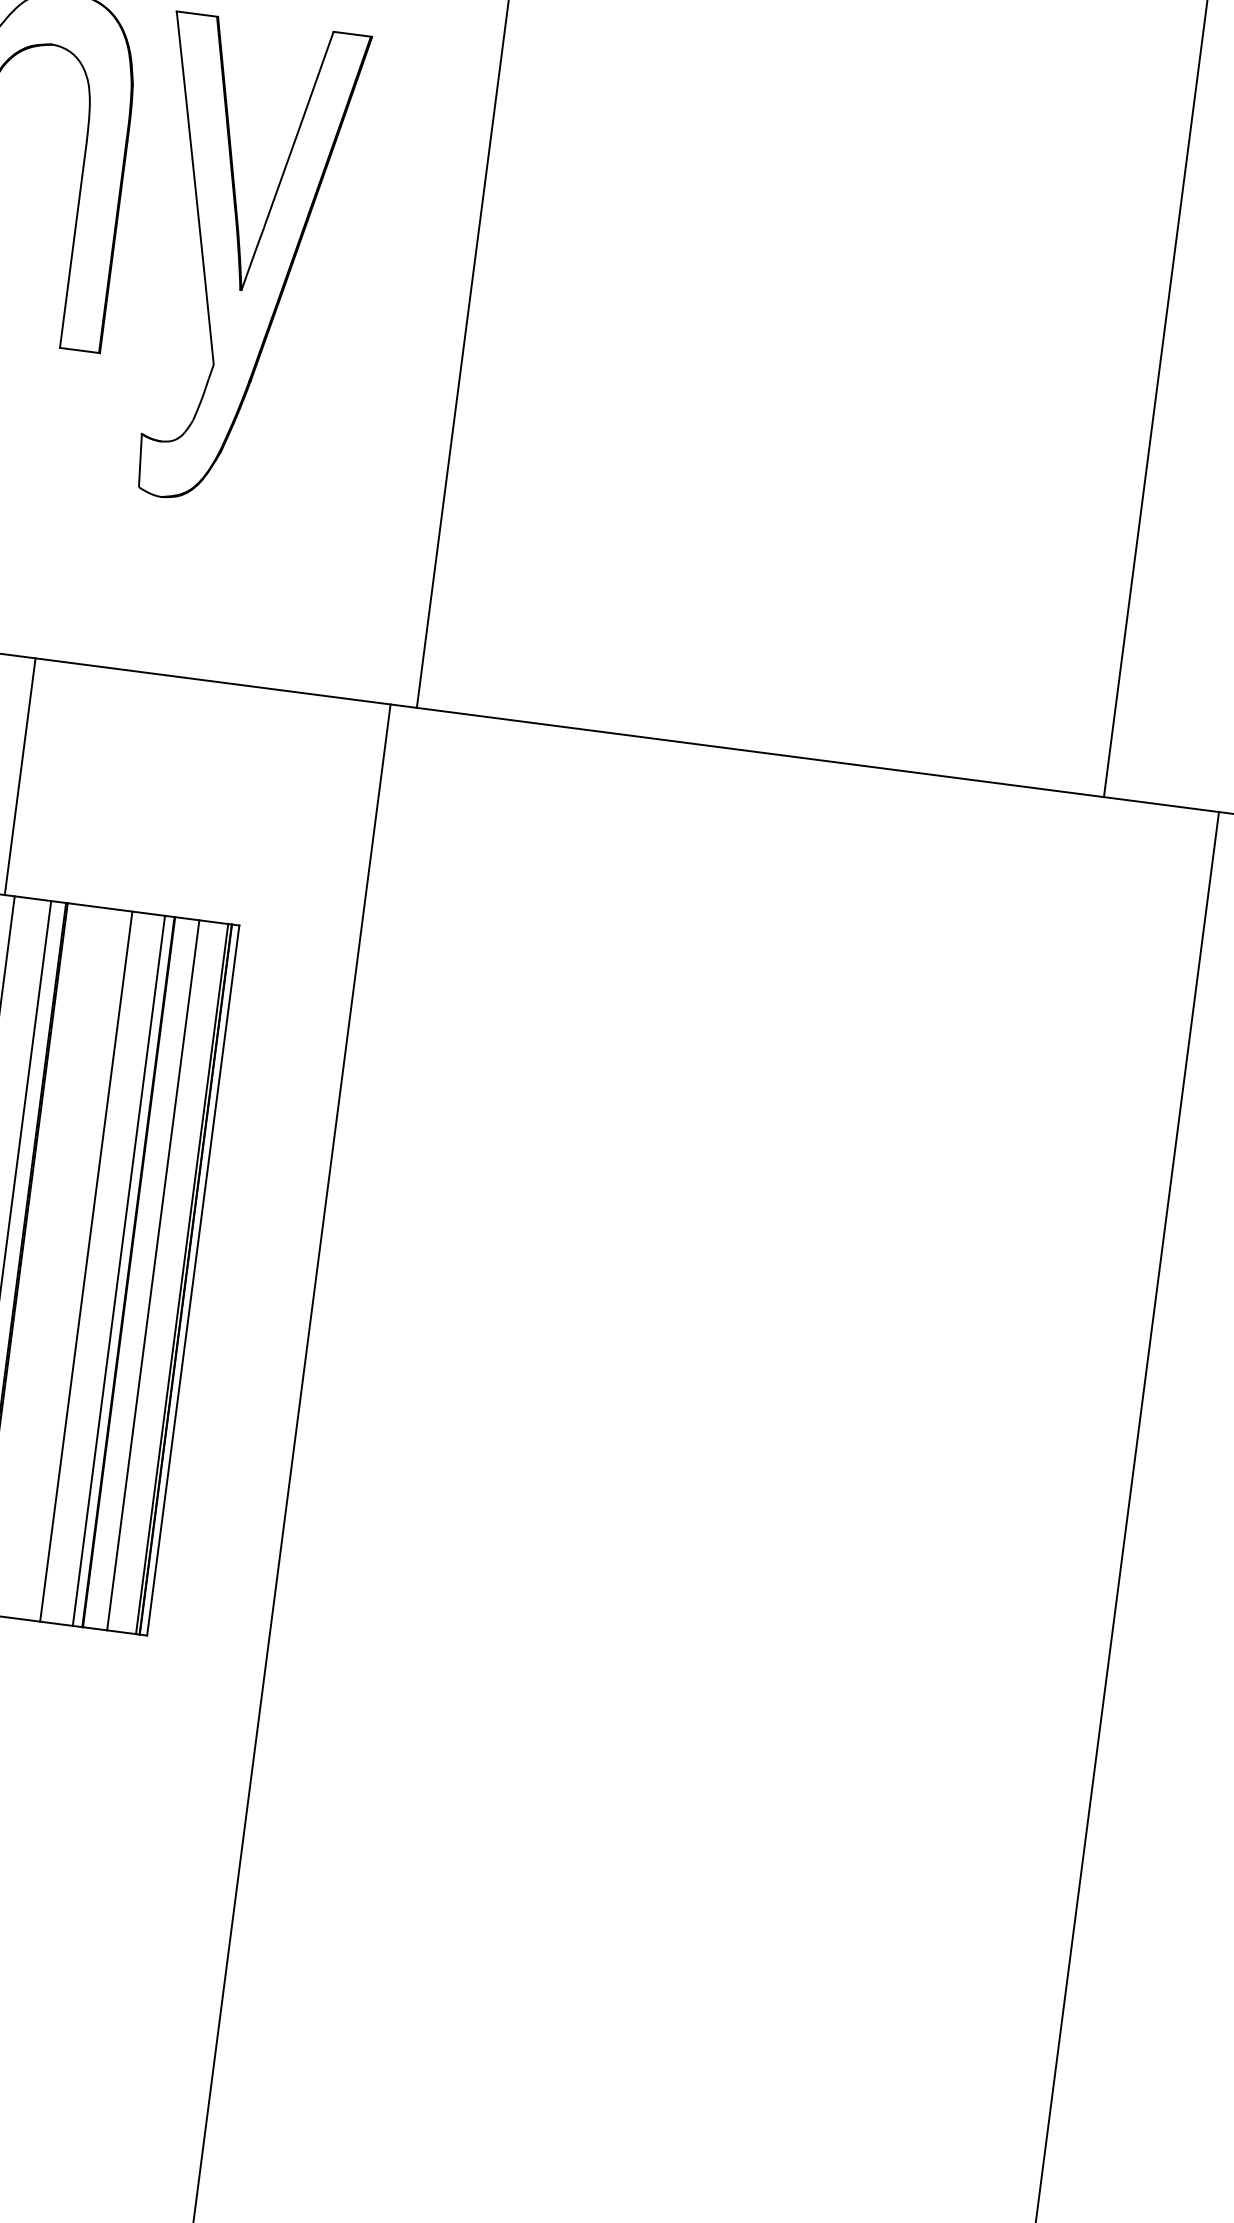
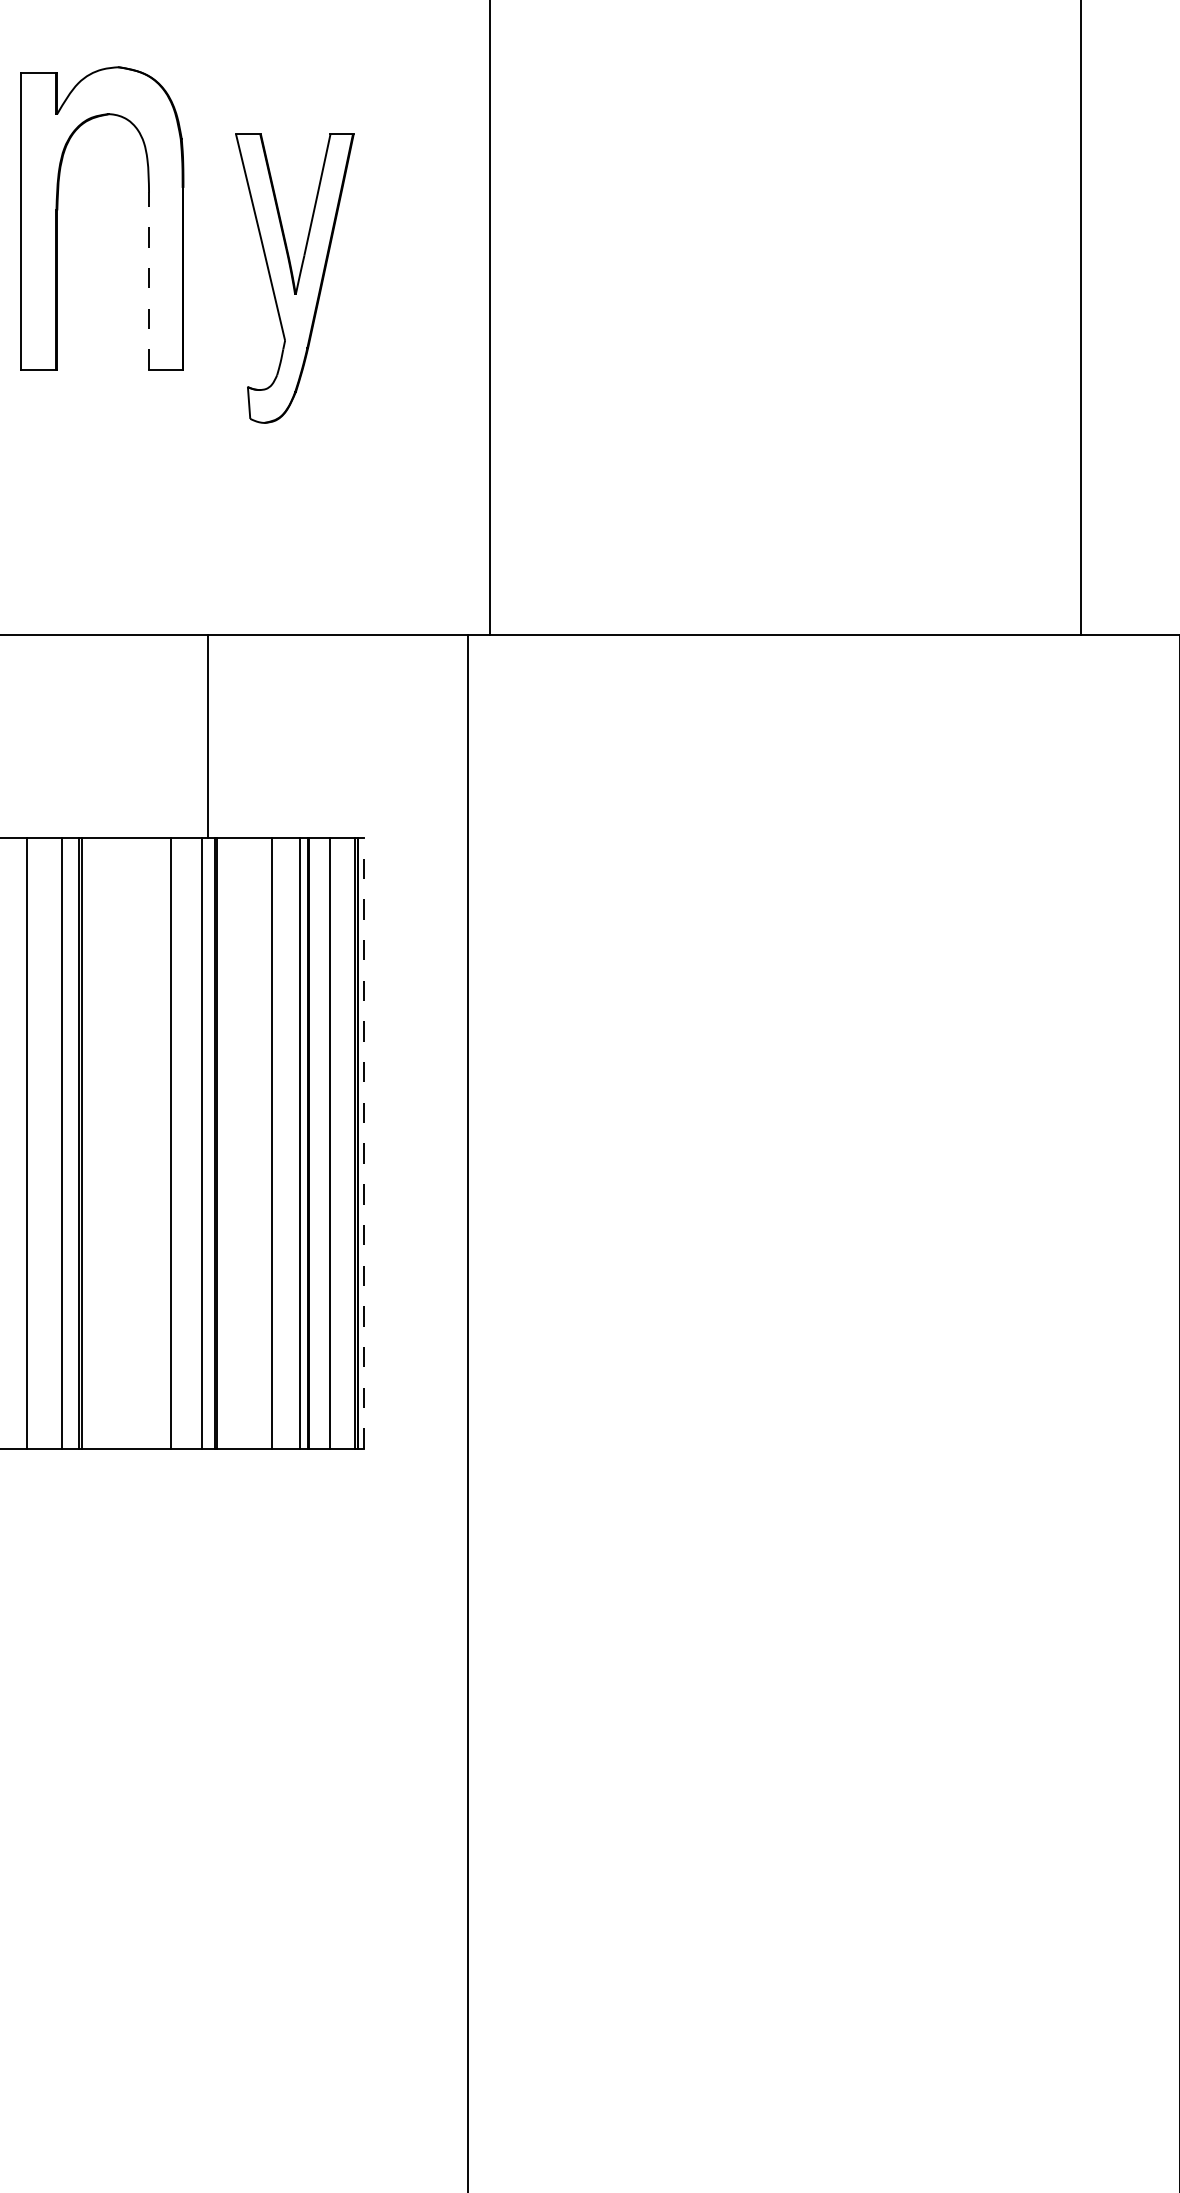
line: (73, 245) -> (149, 281), solid -> dashed
part: (242, 263) -> (294, 278), size x0.7
line: (20, 776) -> (207, 736), moved
line: (193, 1279) -> (364, 1142), solid -> dashed

